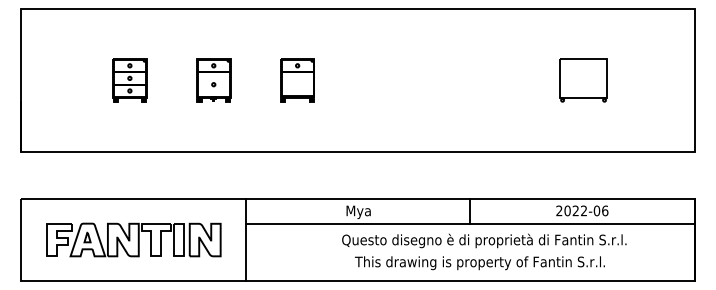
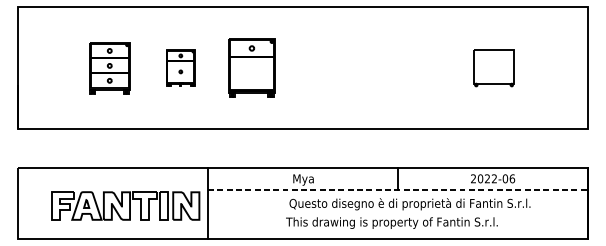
part: (129, 80) -> (109, 68), size x1.4
part: (297, 80) -> (251, 68), size x1.6
line: (470, 223) -> (398, 189), solid -> dashed
part: (133, 239) -> (125, 205), moved
text: (479, 263) -> (391, 223), moved

